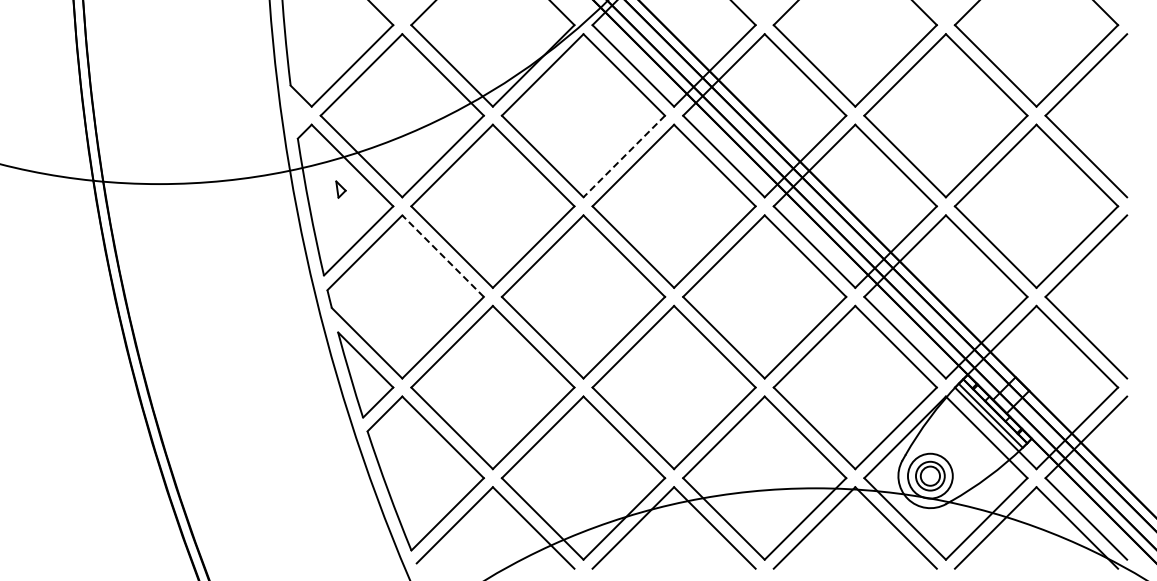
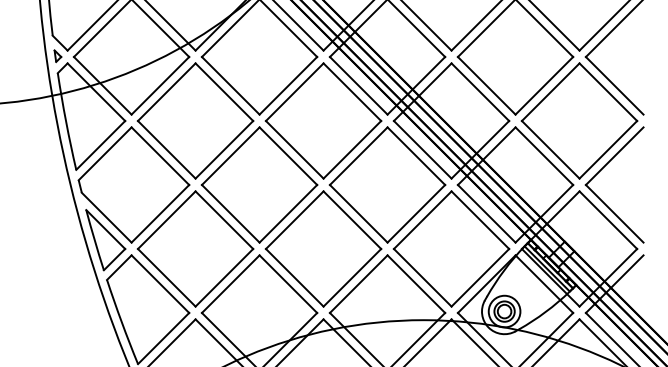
line: (624, 156) -> (288, 85), dashed -> solid
part: (340, 189) -> (57, 56), moved
line: (443, 256) -> (160, 156), dashed -> solid

